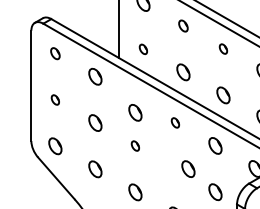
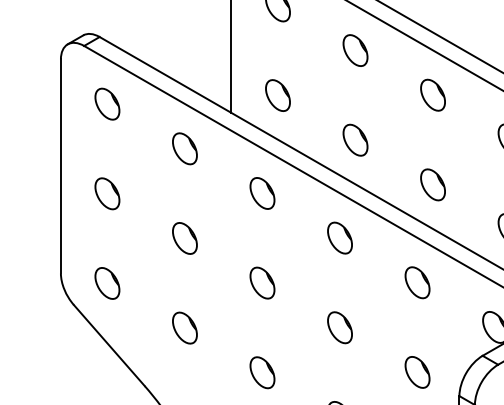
part: (183, 25) -> (355, 49), size x1.43
part: (223, 48) -> (433, 94), size x1.67
part: (143, 49) -> (278, 95), size x1.67
part: (55, 53) -> (107, 103), size x1.43
part: (55, 99) -> (107, 192), size x1.67
part: (135, 112) -> (262, 192), moved
part: (175, 122) -> (340, 237), size x1.67
part: (135, 145) -> (262, 281), size x1.67
part: (188, 168) -> (340, 326), moved

